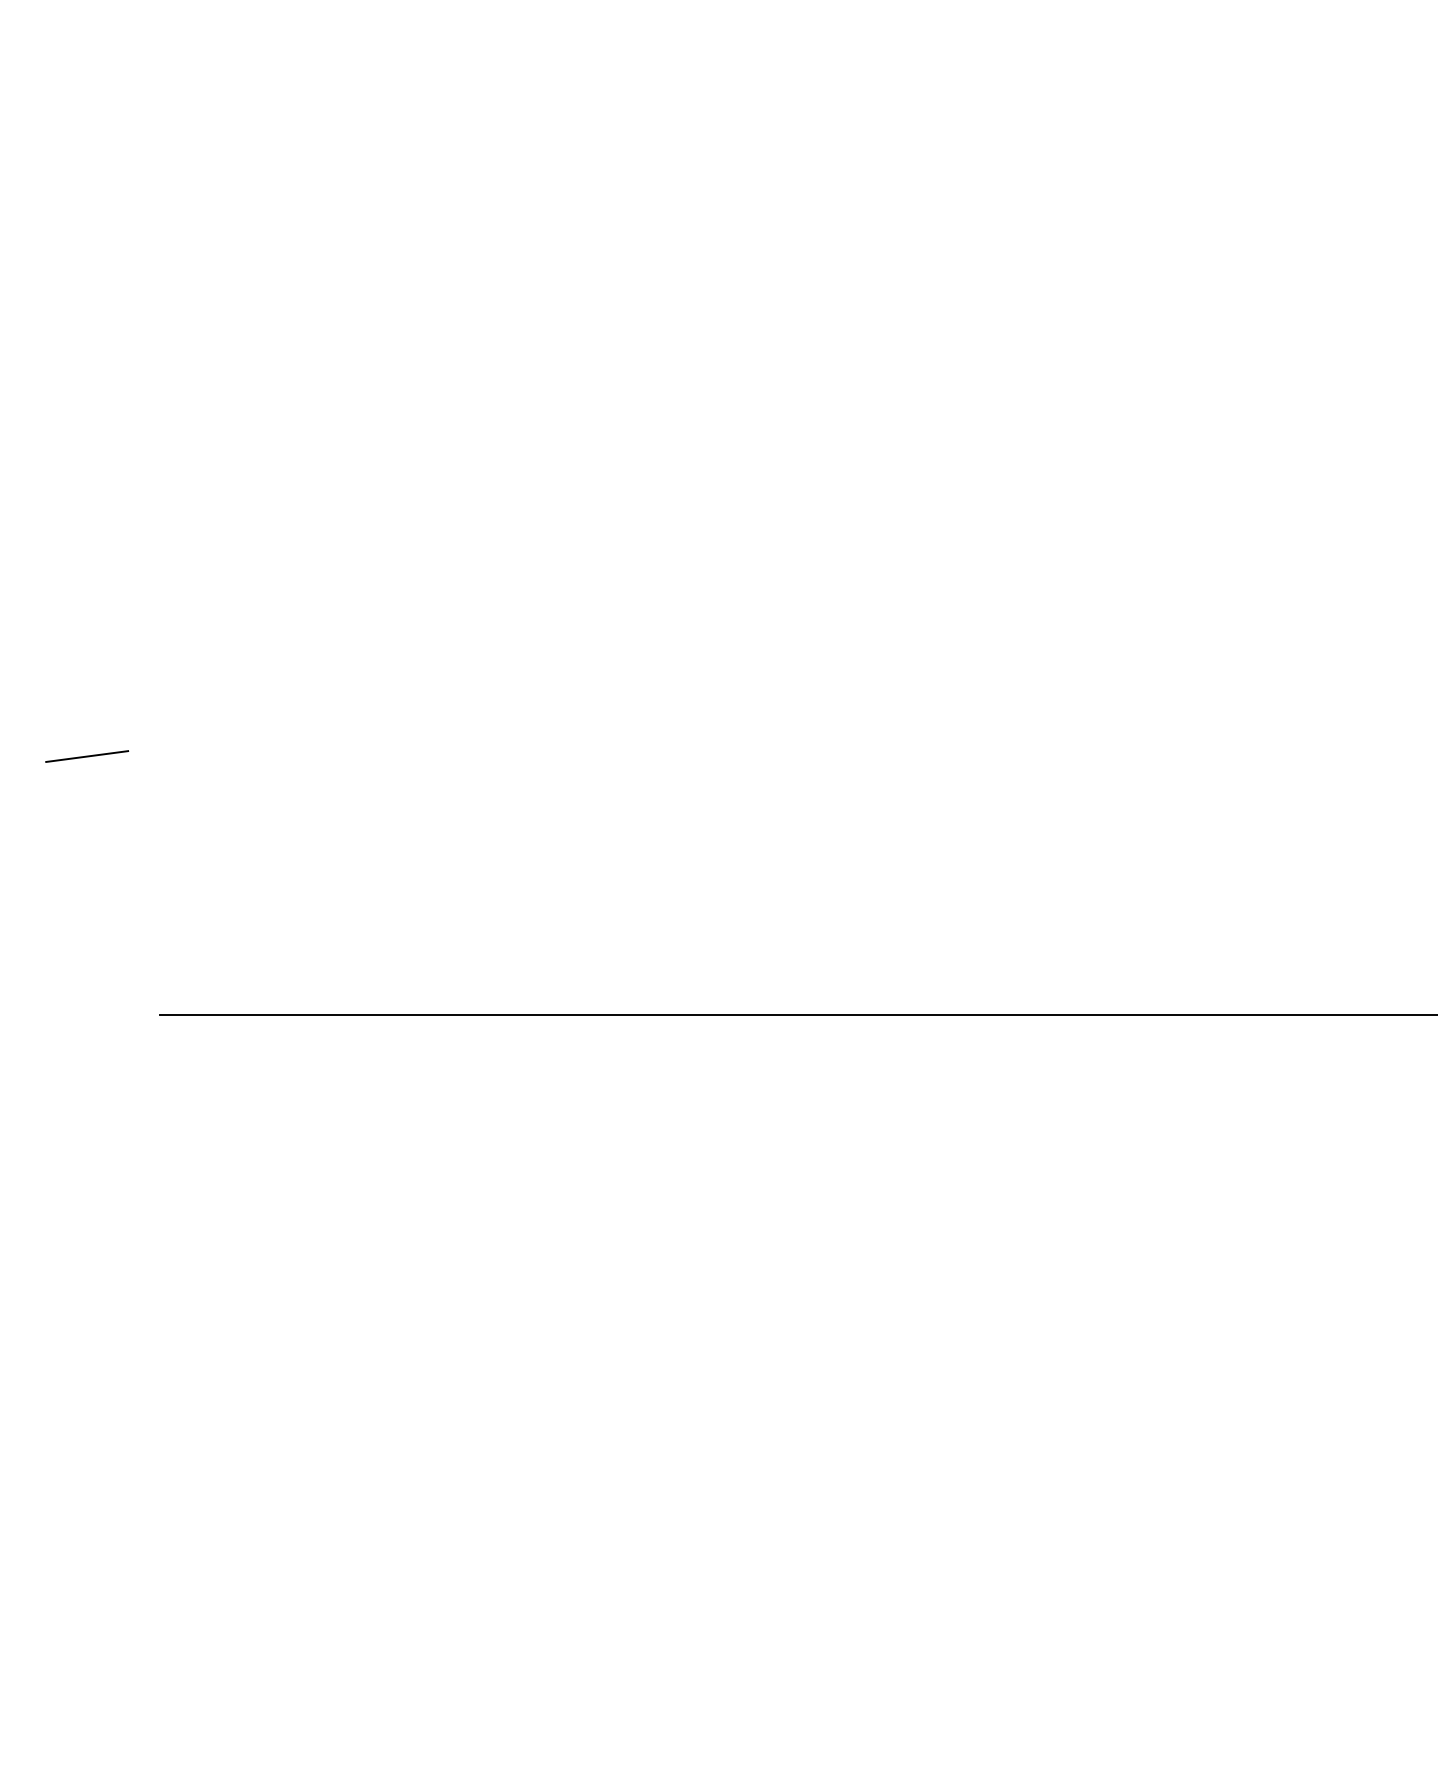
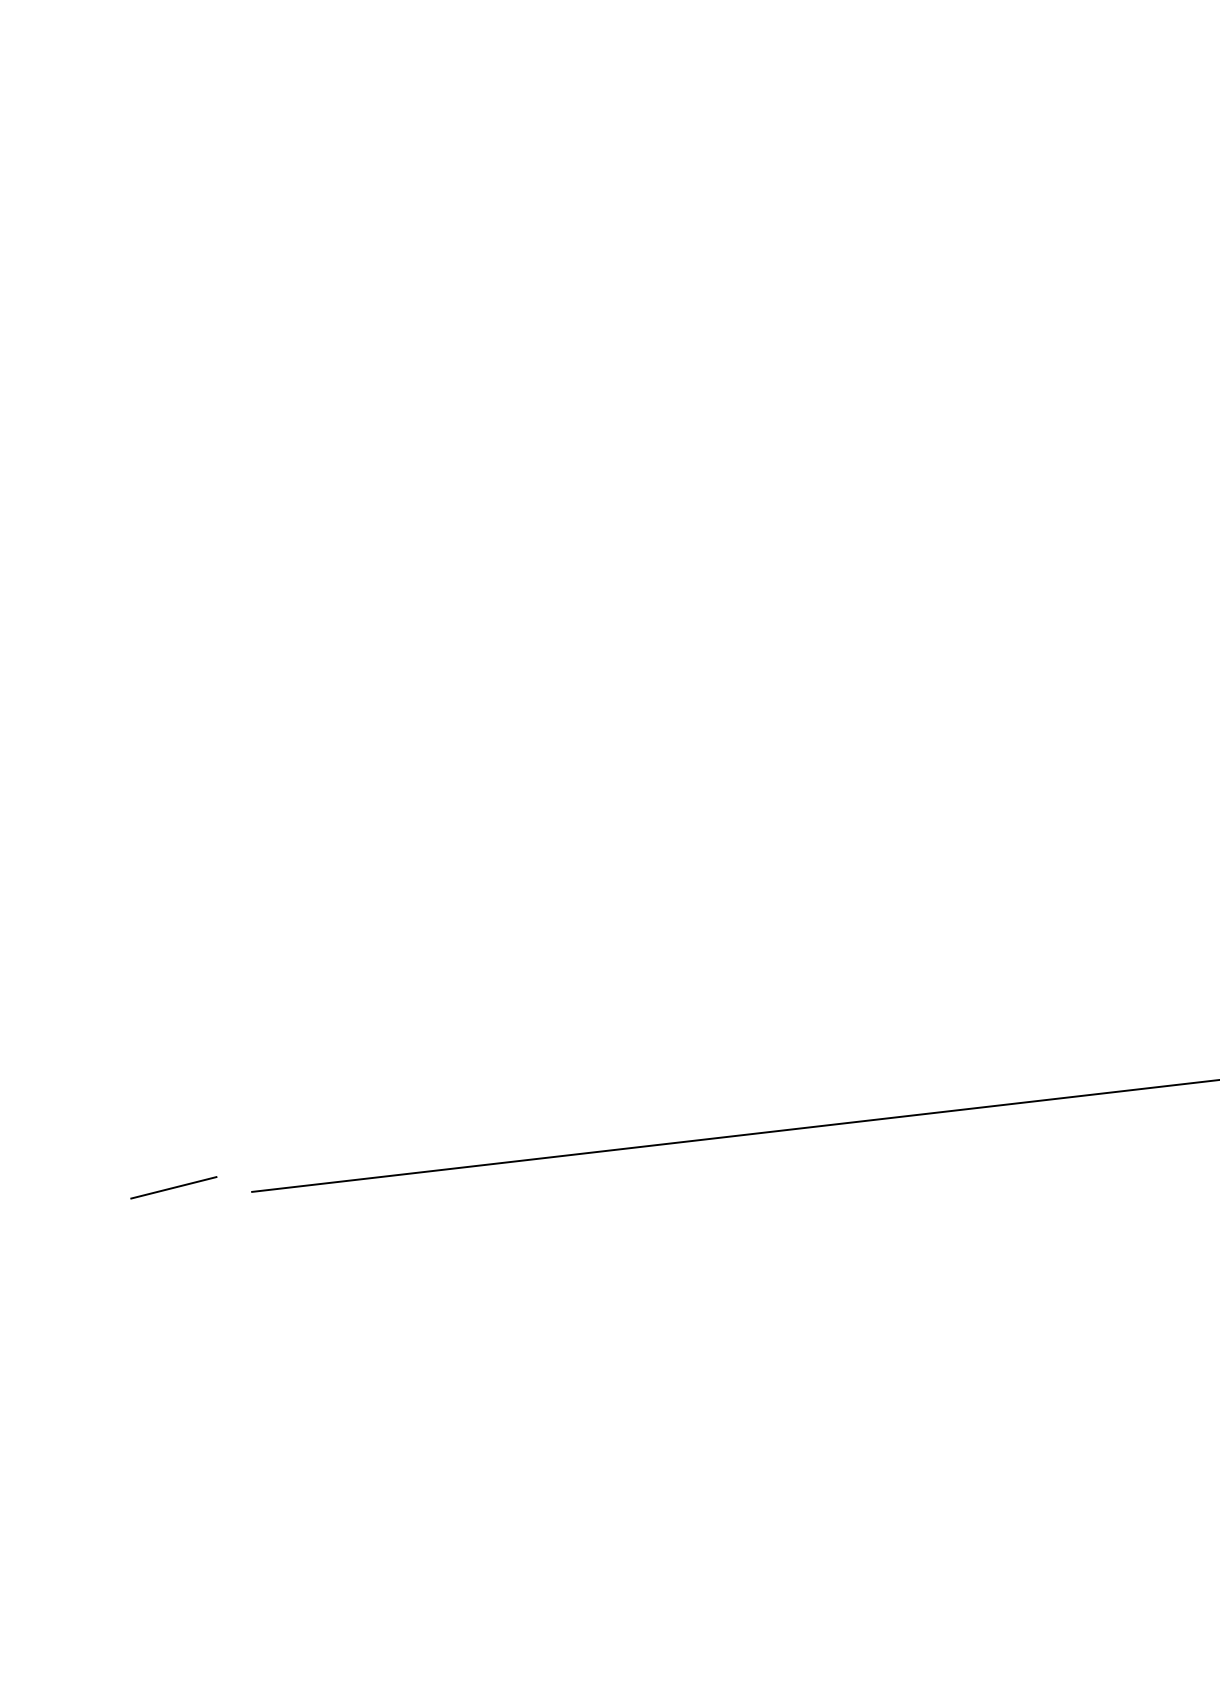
line: (87, 756) -> (174, 1187), moved

